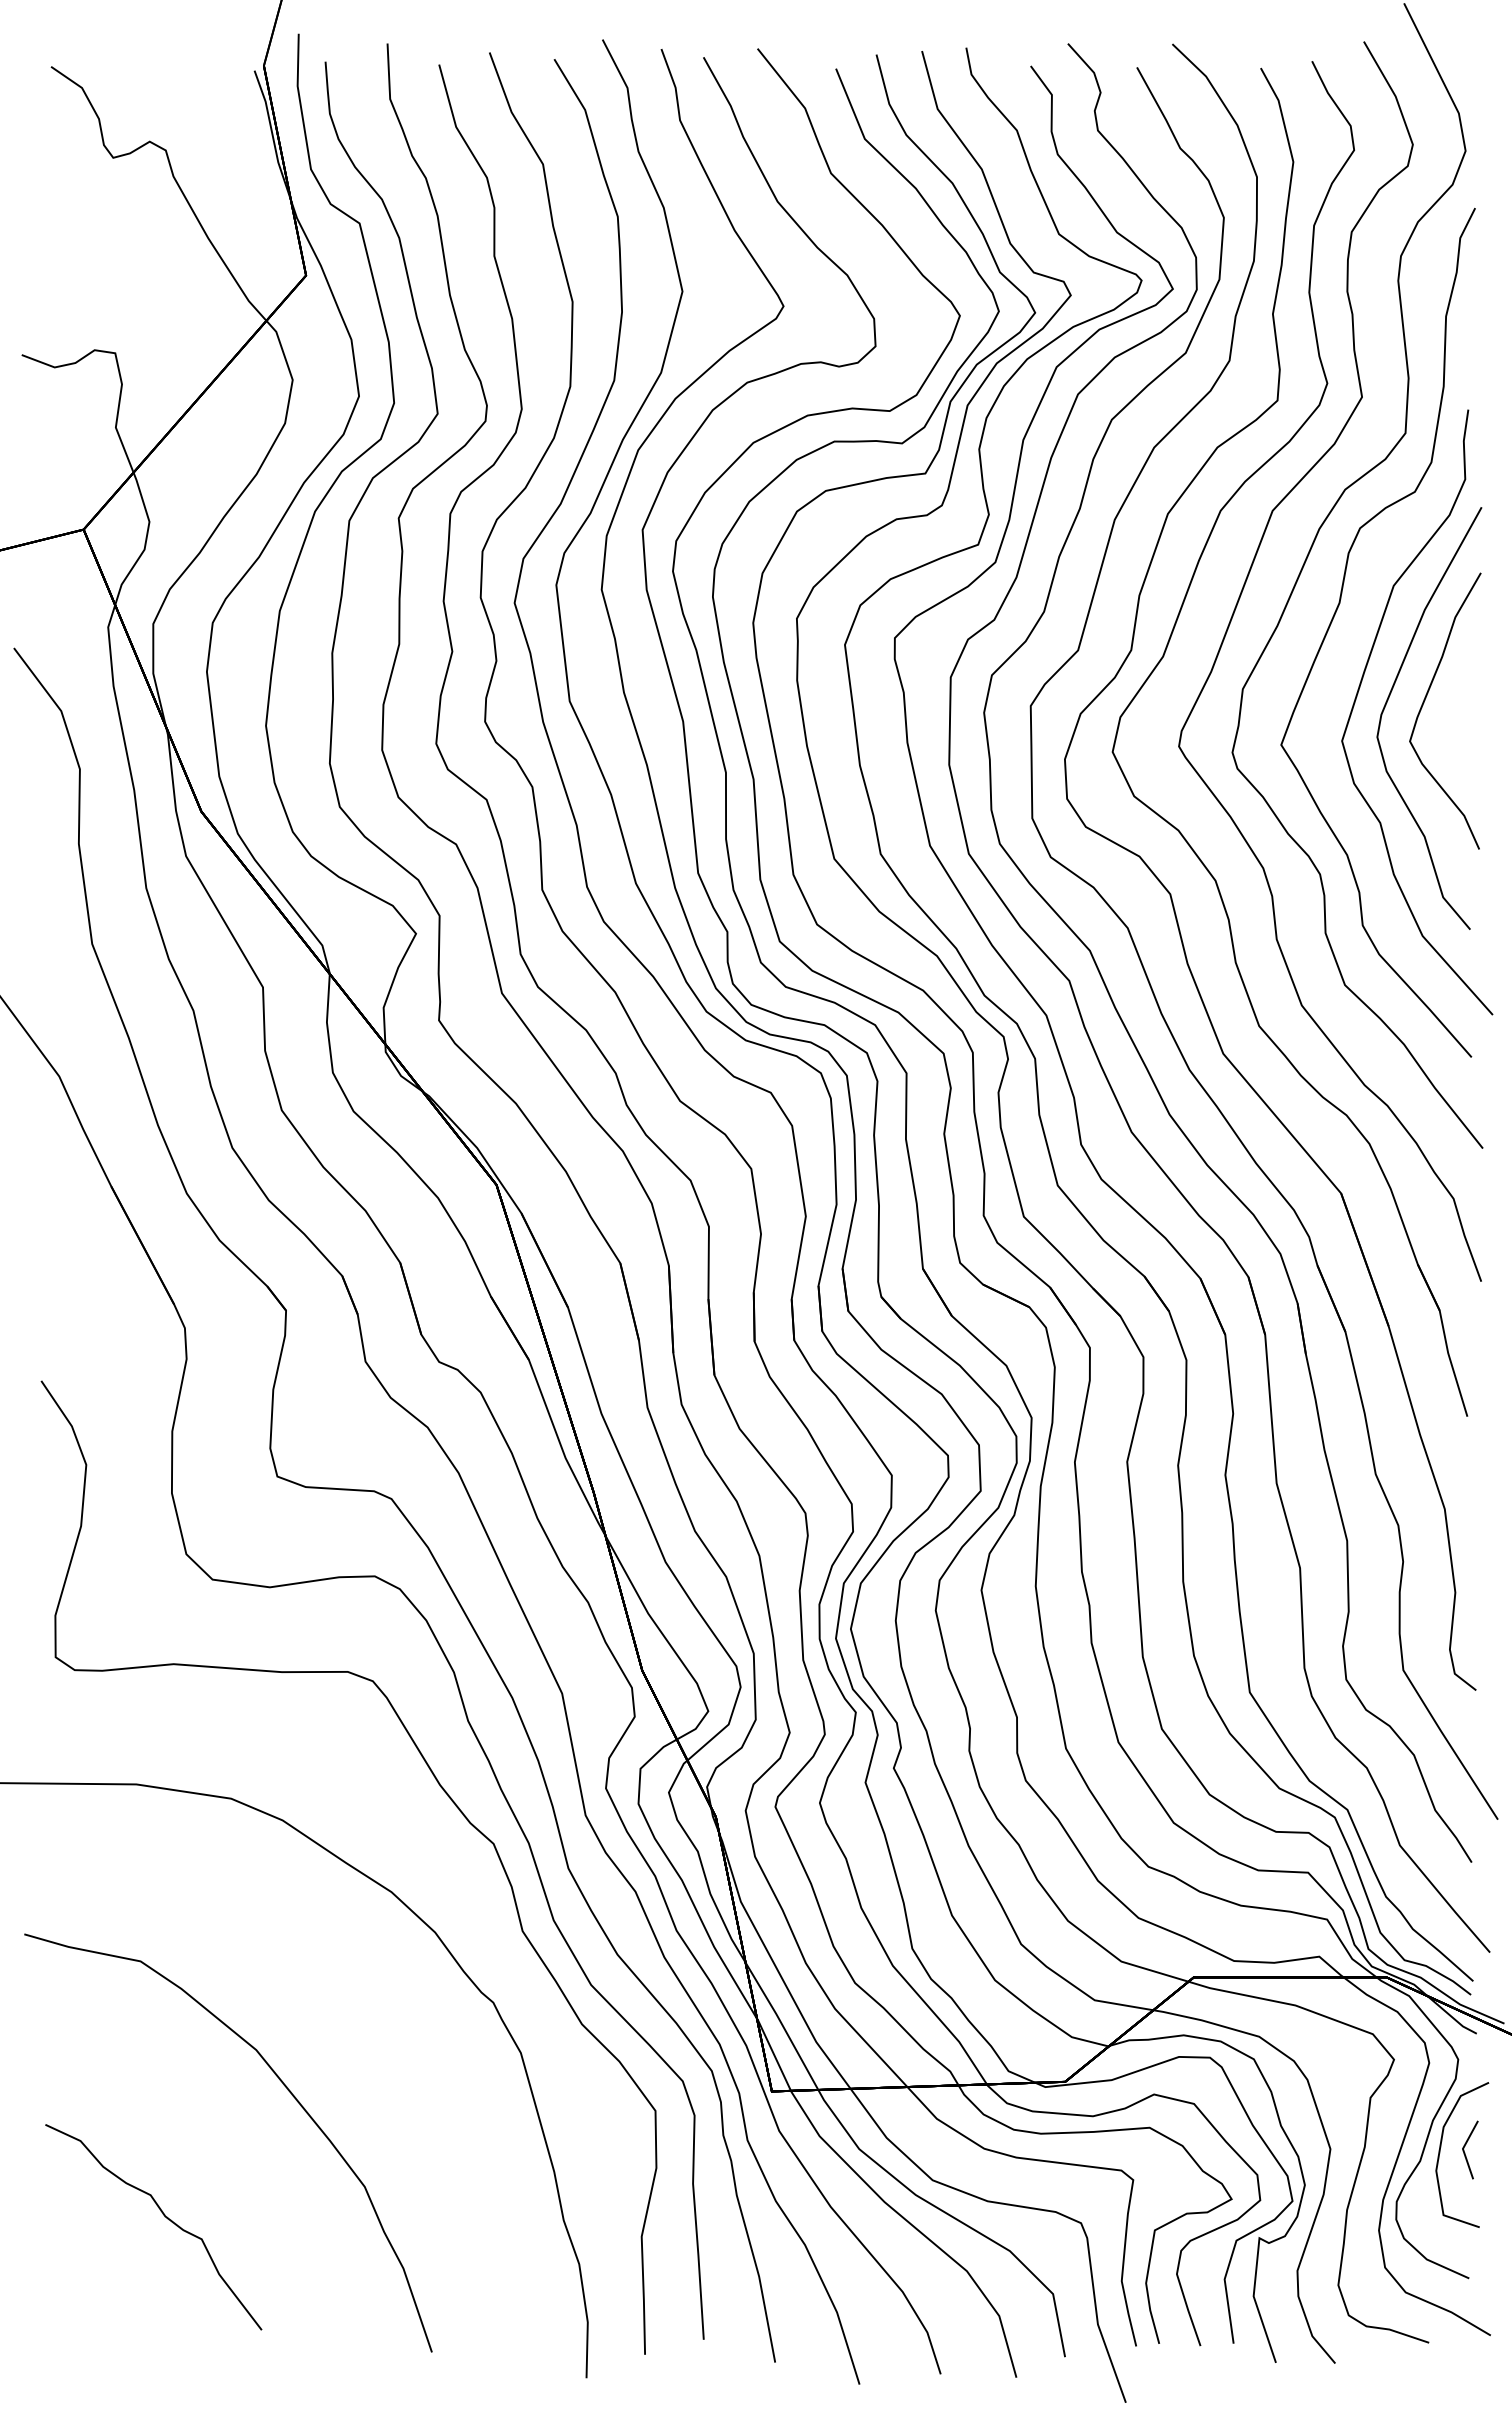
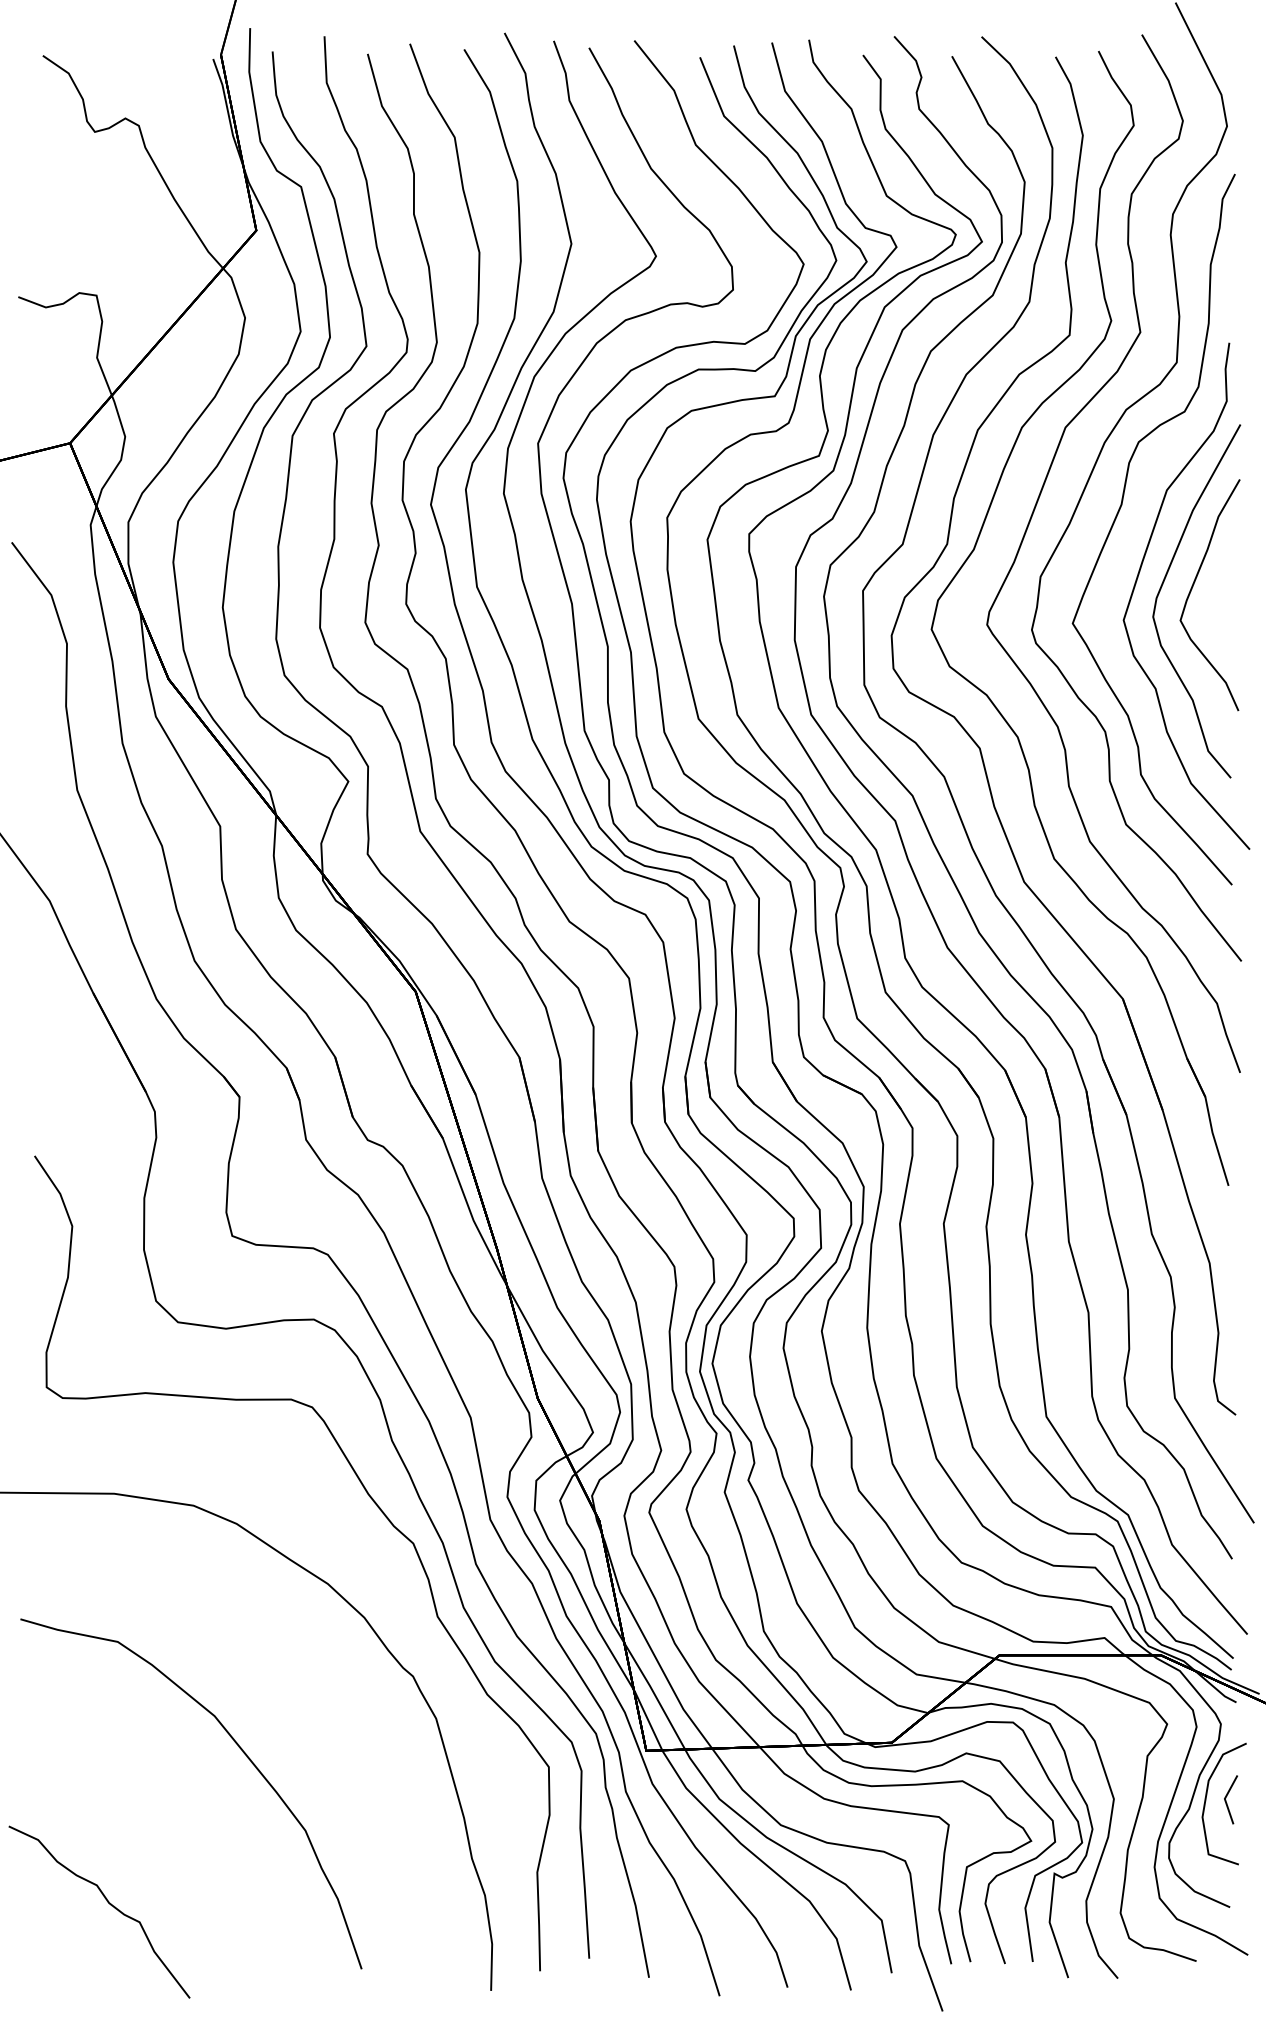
part: (164, 2216) -> (108, 1903), moved

